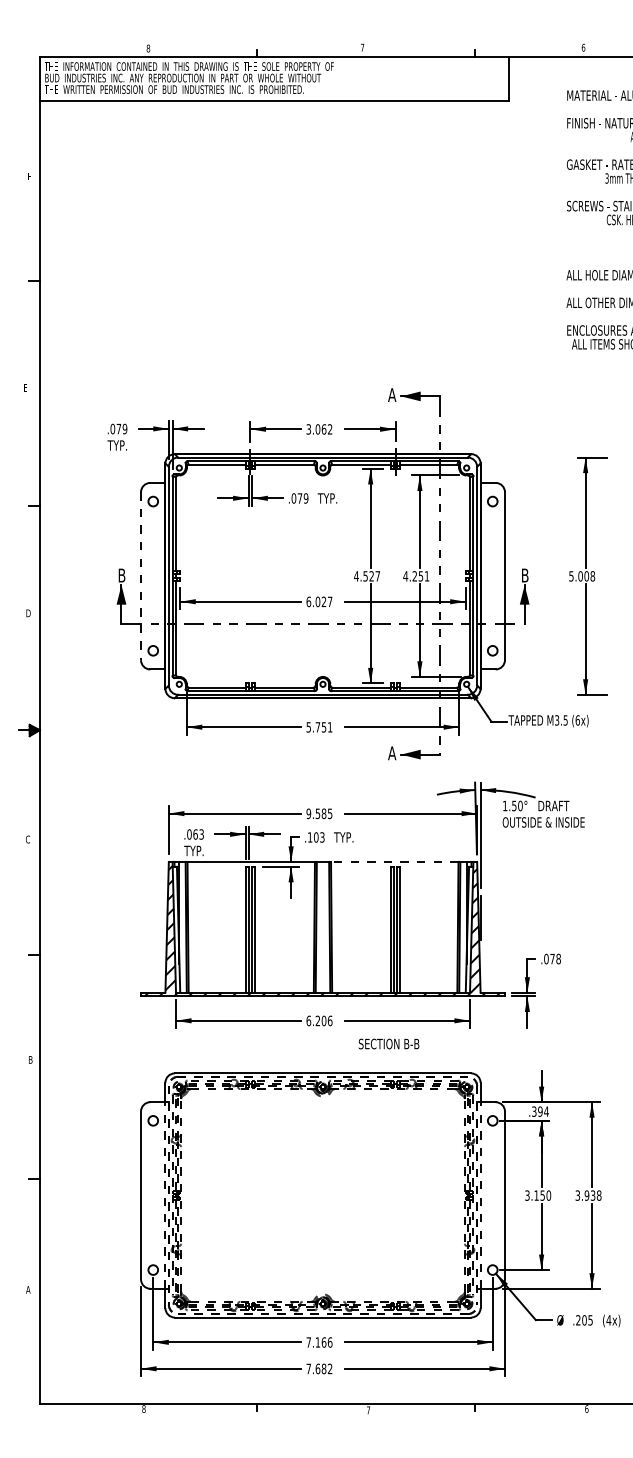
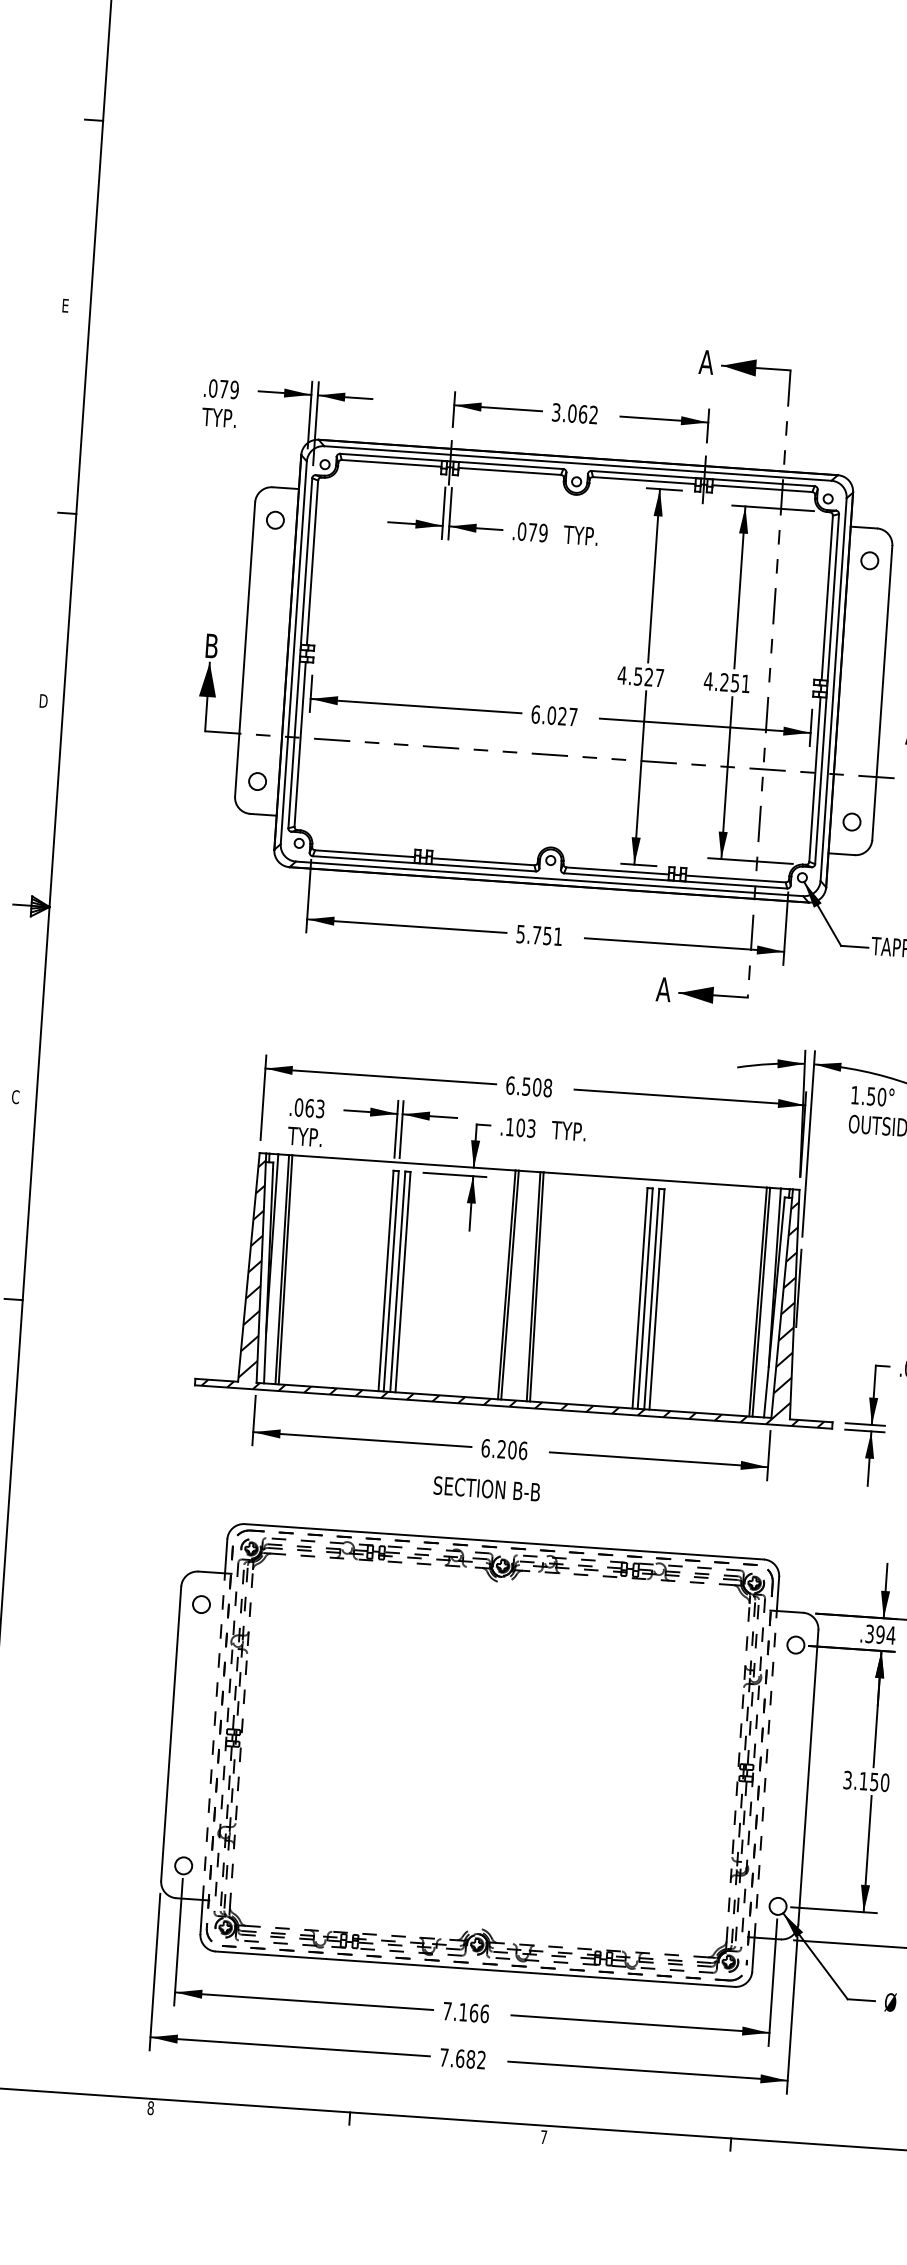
line: (141, 576) -> (245, 650), dashed -> solid
text: (319, 813) -> (529, 1086), 9.585 -> 6.508
line: (394, 861) -> (654, 1179), dashed -> solid
text: (388, 1043) -> (486, 1487), moved

